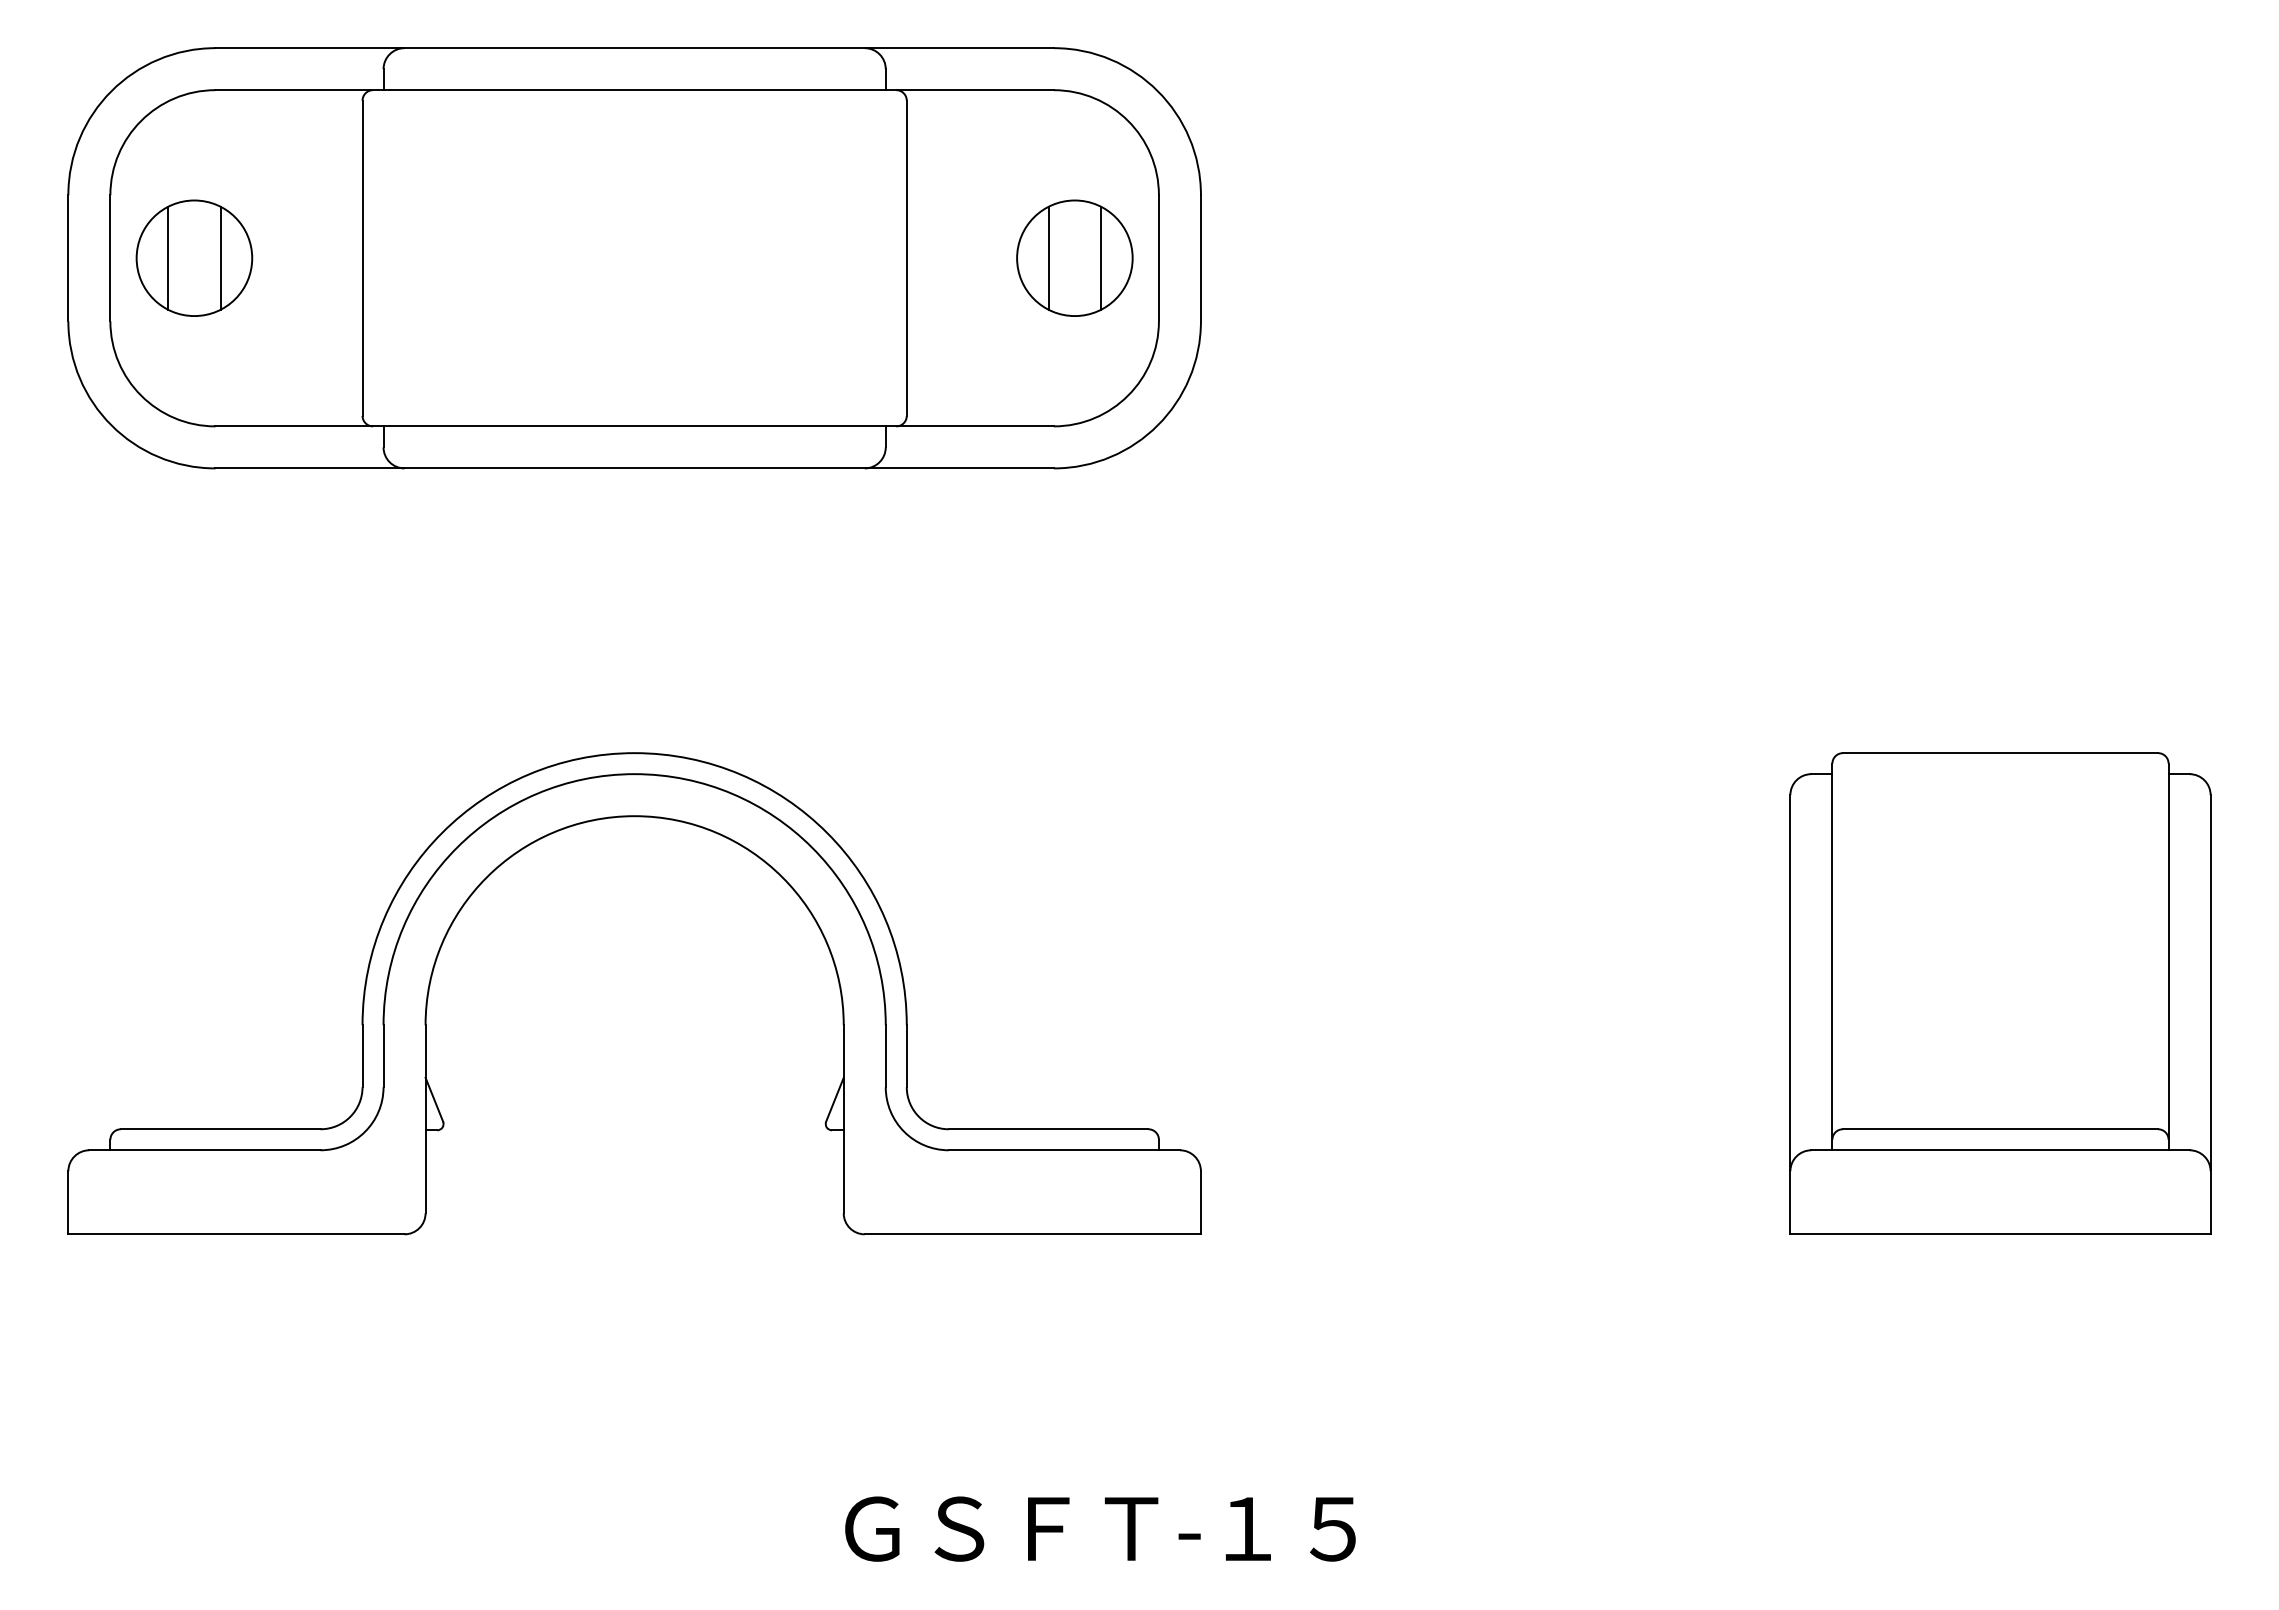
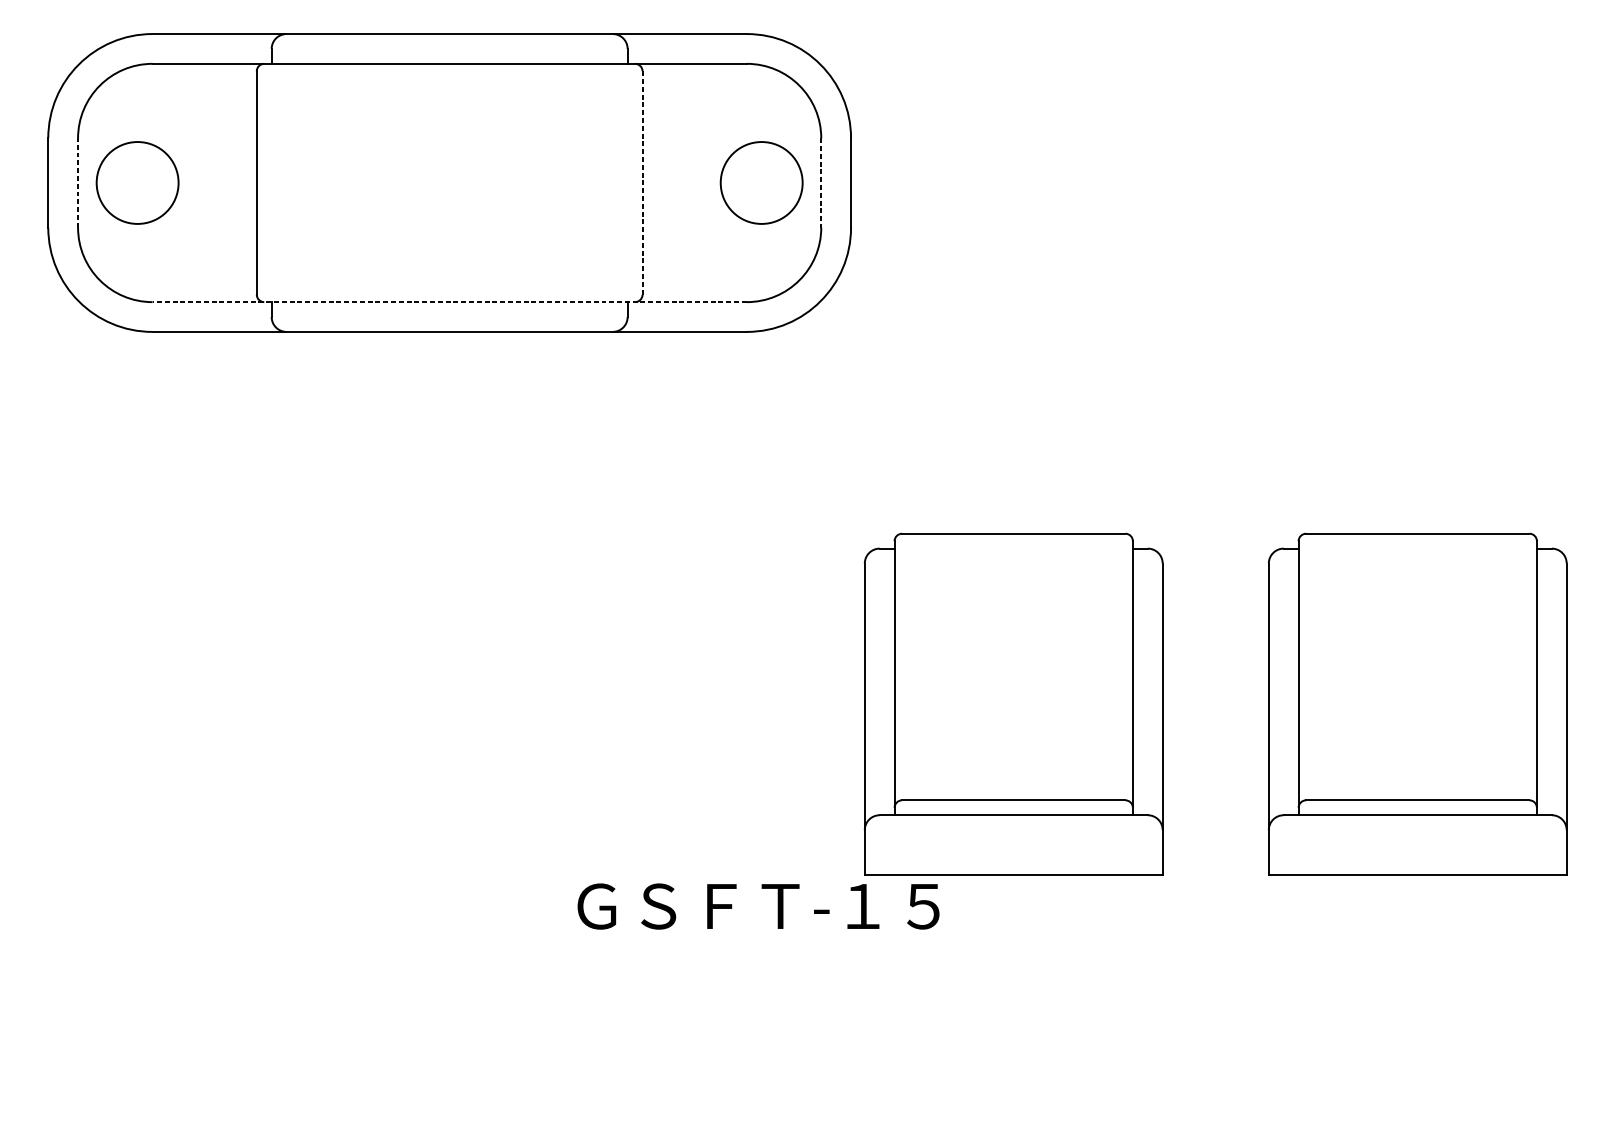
line: (110, 257) -> (78, 182), solid -> dashed
line: (168, 257) -> (119, 182), removed
line: (220, 257) -> (156, 182), removed
line: (1048, 257) -> (742, 182), removed
line: (1101, 257) -> (780, 182), removed
line: (906, 258) -> (642, 183), solid -> dashed
line: (1158, 258) -> (820, 183), solid -> dashed
line: (634, 426) -> (449, 302), solid -> dashed
part: (634, 817) -> (449, 579), removed
part: (1430, 993) -> (1013, 704), added
text: (1100, 1528) -> (758, 906), moved

